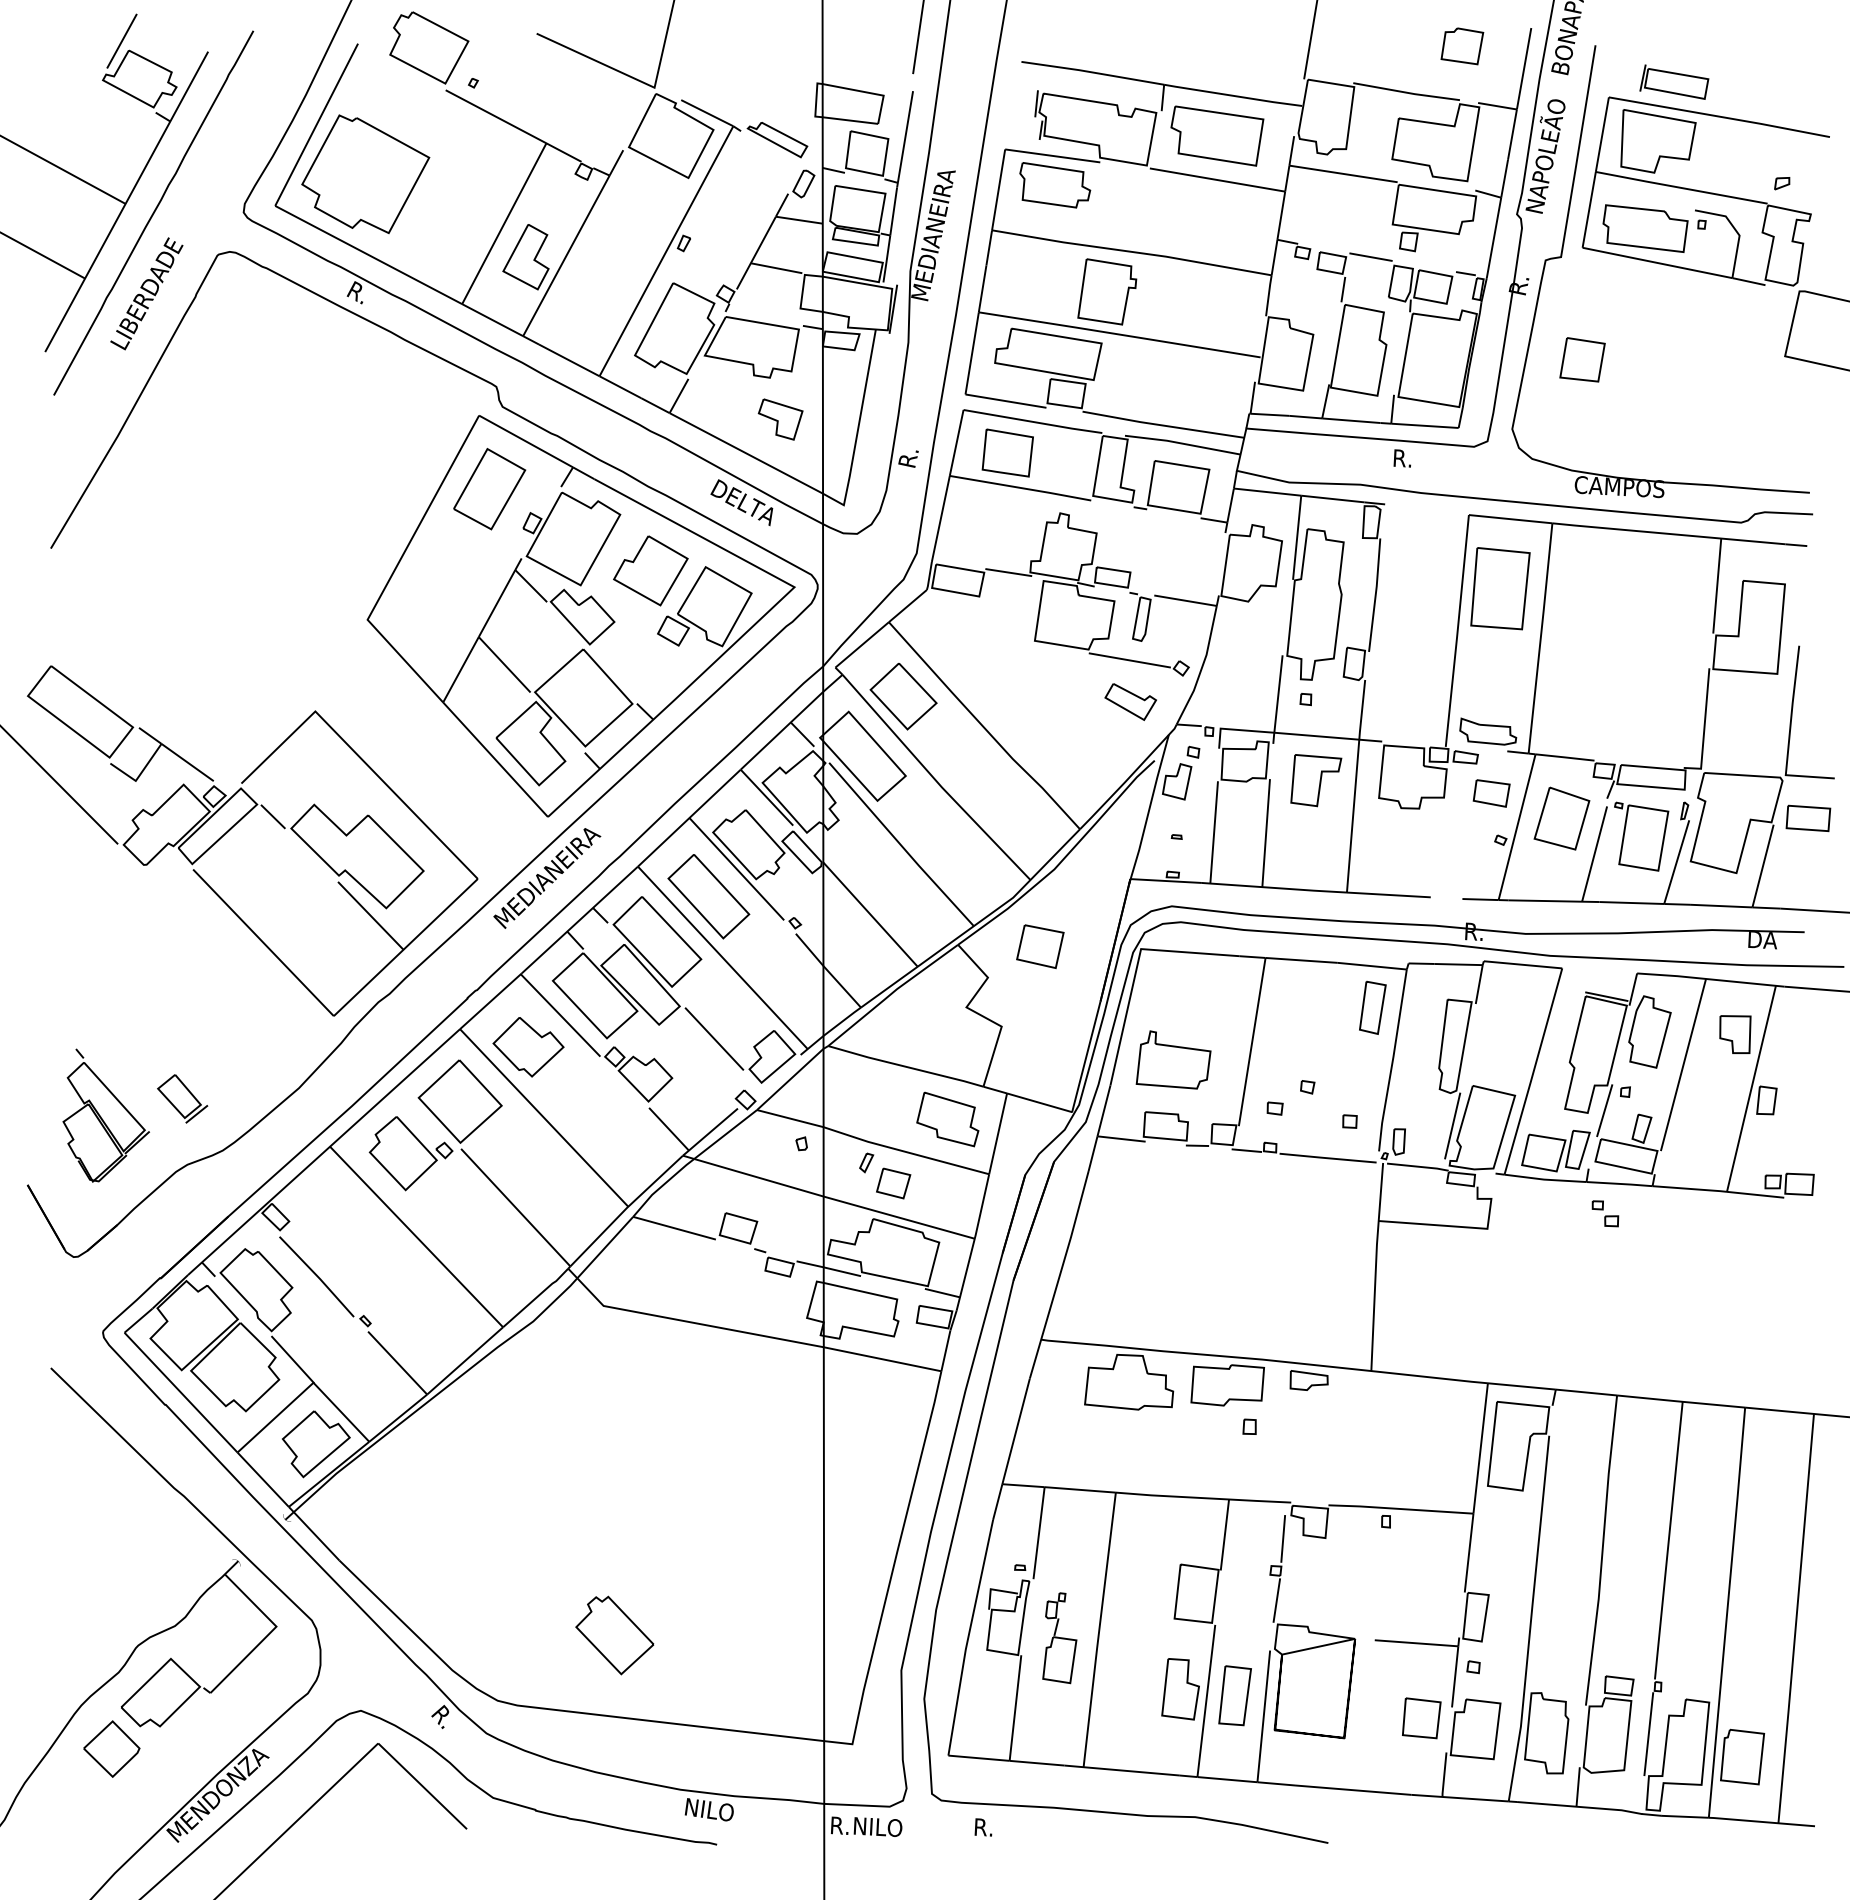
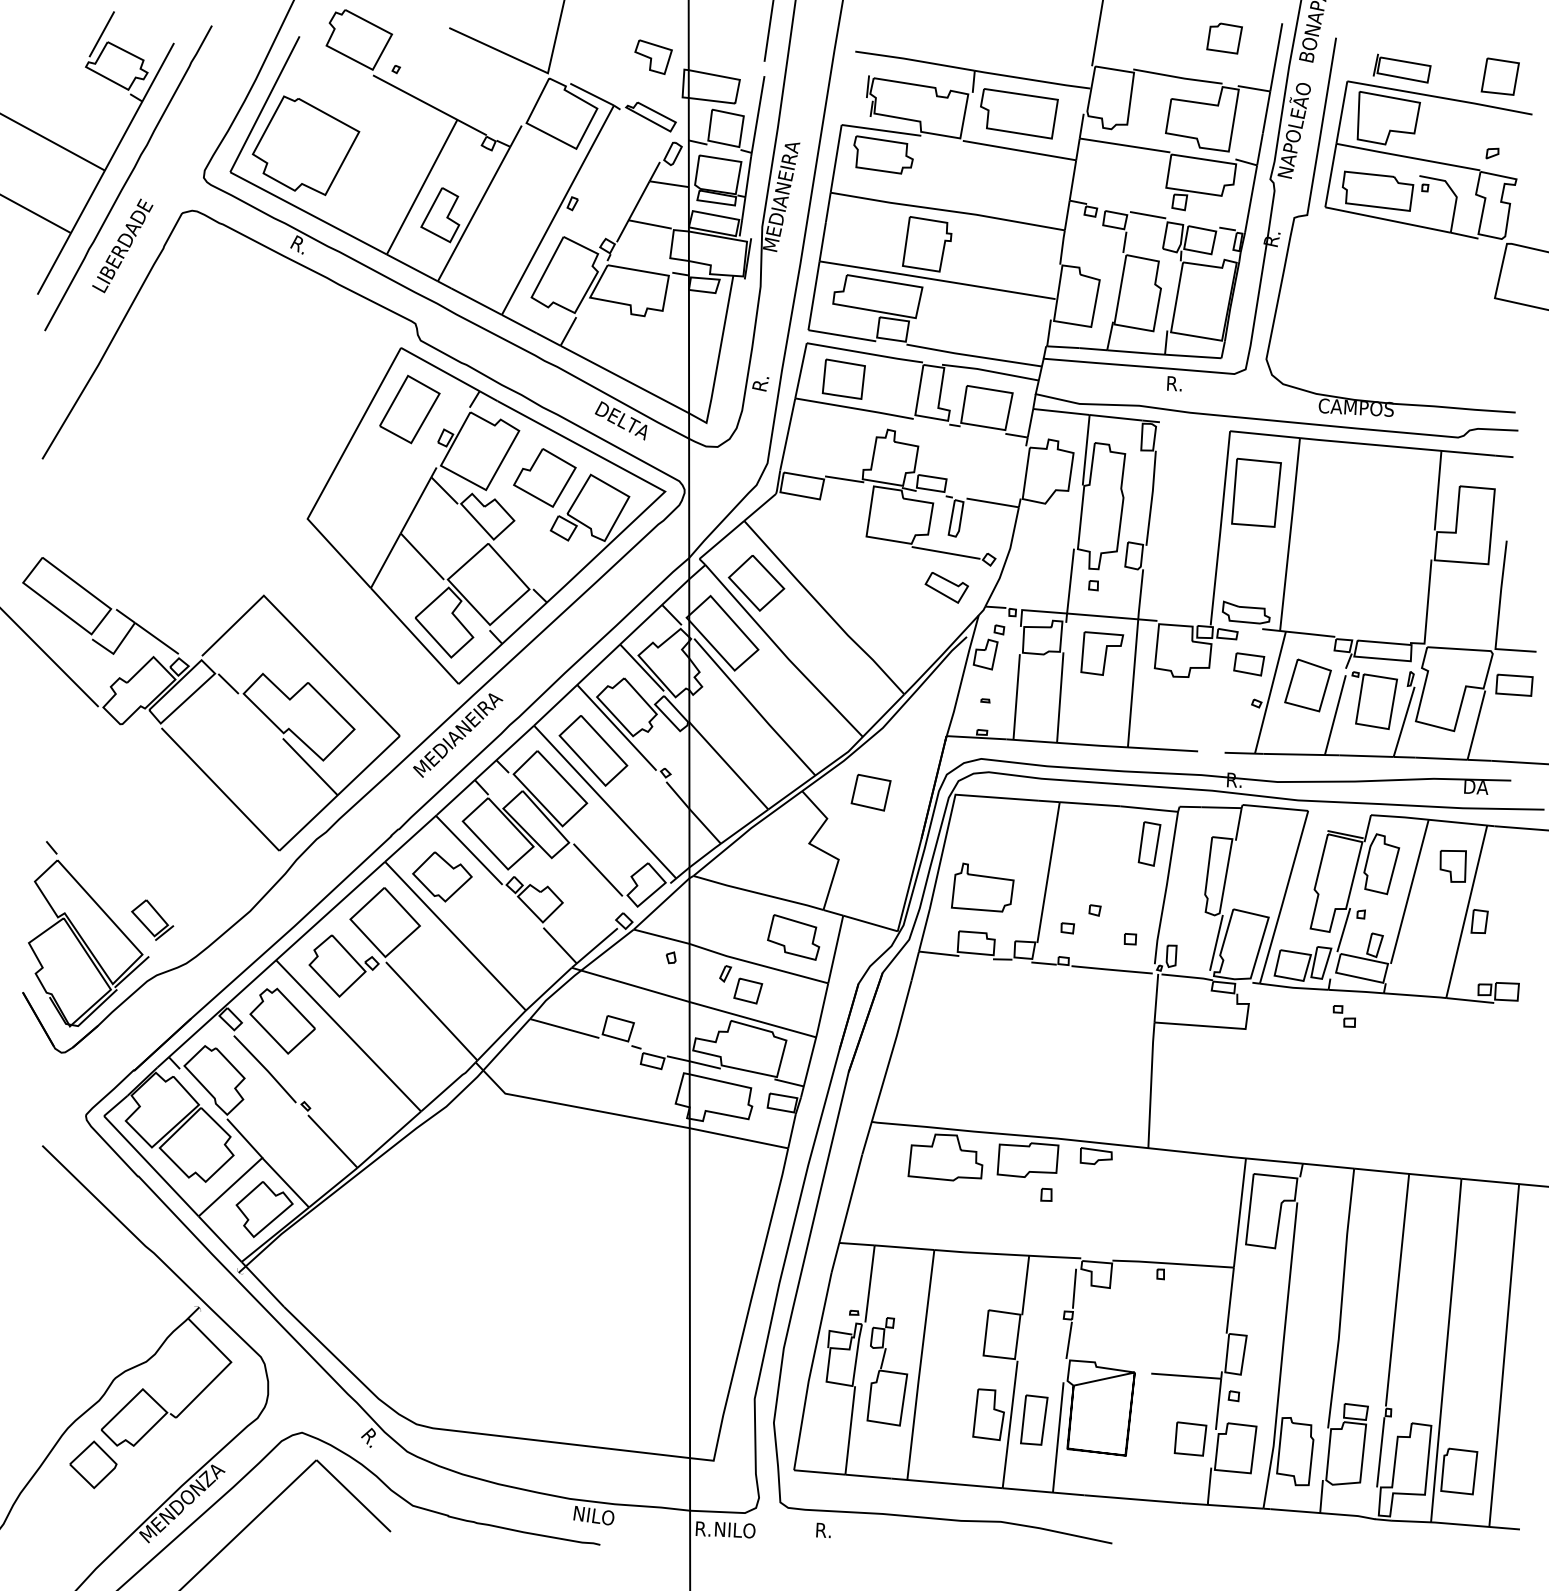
part: (1582, 359) -> (1500, 76), moved
part: (780, 419) -> (653, 57), moved
part: (106, 1115) -> (88, 934), size x1.67
part: (614, 1635) -> (282, 1021), moved
part: (1059, 1638) -> (887, 1372), size x1.43

